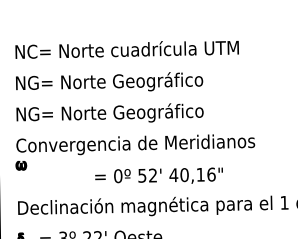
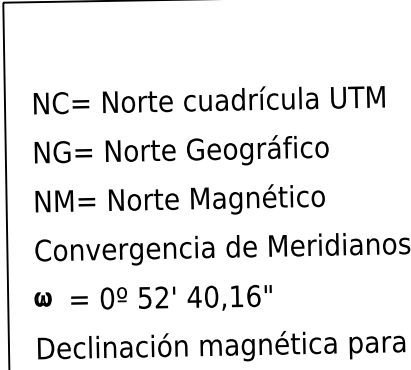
text: (115, 112) -> (190, 198), NG= Norte Geográfico -> NM= Norte Magnético
part: (21, 165) -> (43, 298), moved
text: (158, 175) -> (170, 297), moved

